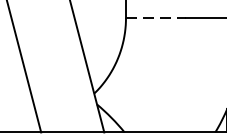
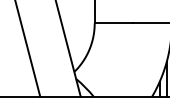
line: (156, 18) -> (114, 23), dashed -> solid

